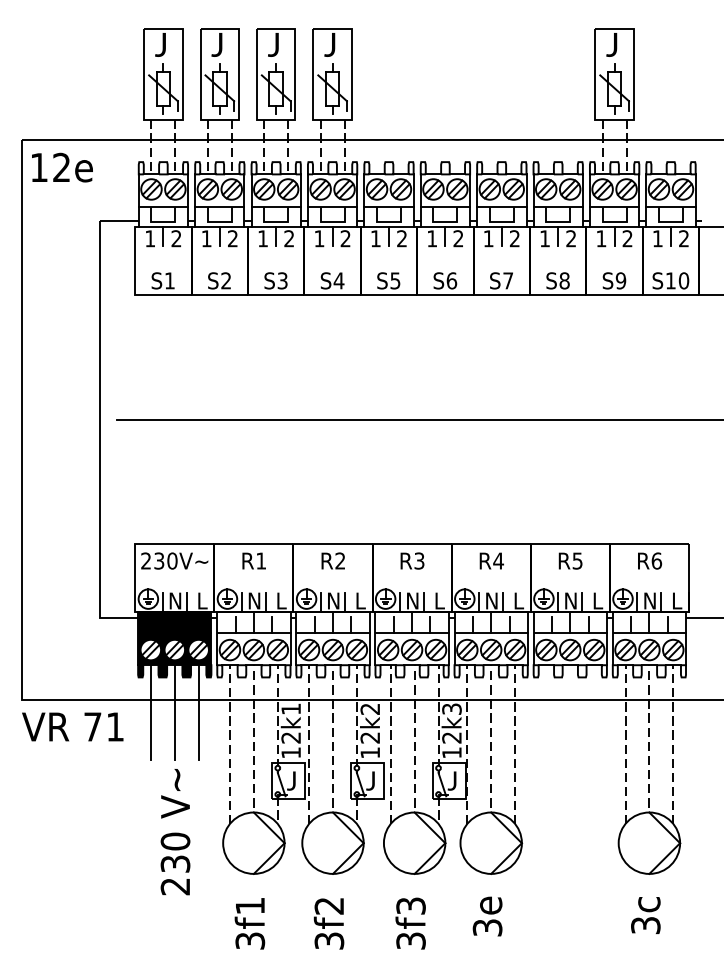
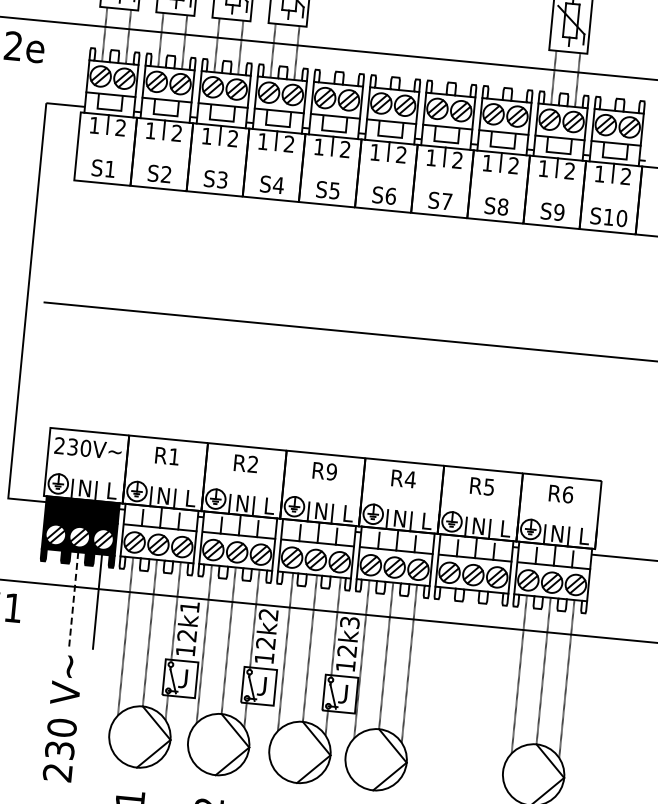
text: (419, 560) -> (331, 471), R3 -> R9
line: (150, 712) -> (49, 597), removed
line: (174, 712) -> (73, 599), solid -> dashed

